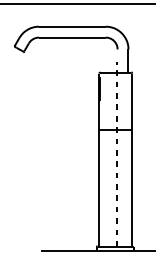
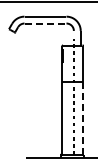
line: (72, 37) -> (45, 23), solid -> dashed
line: (132, 188) -> (83, 118), solid -> dashed

